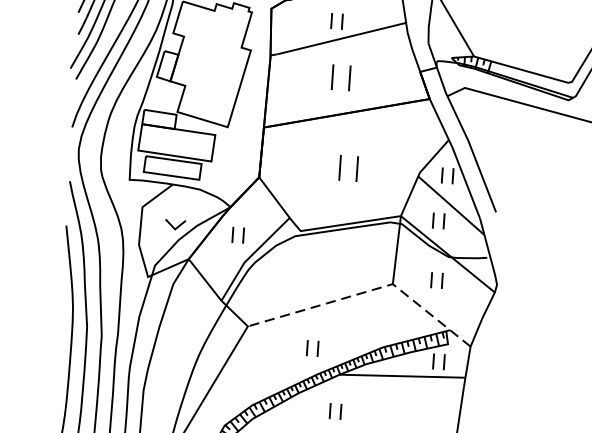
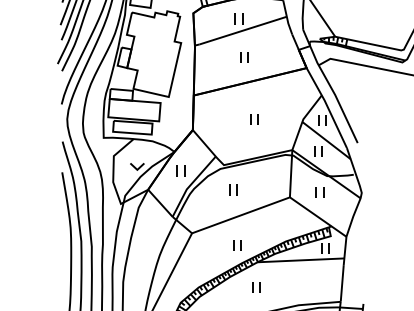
part: (340, 77) -> (244, 57), size x0.62
part: (349, 168) -> (254, 119), size x0.62
part: (312, 267) -> (233, 189), added
line: (369, 291) -> (274, 203), dashed -> solid

